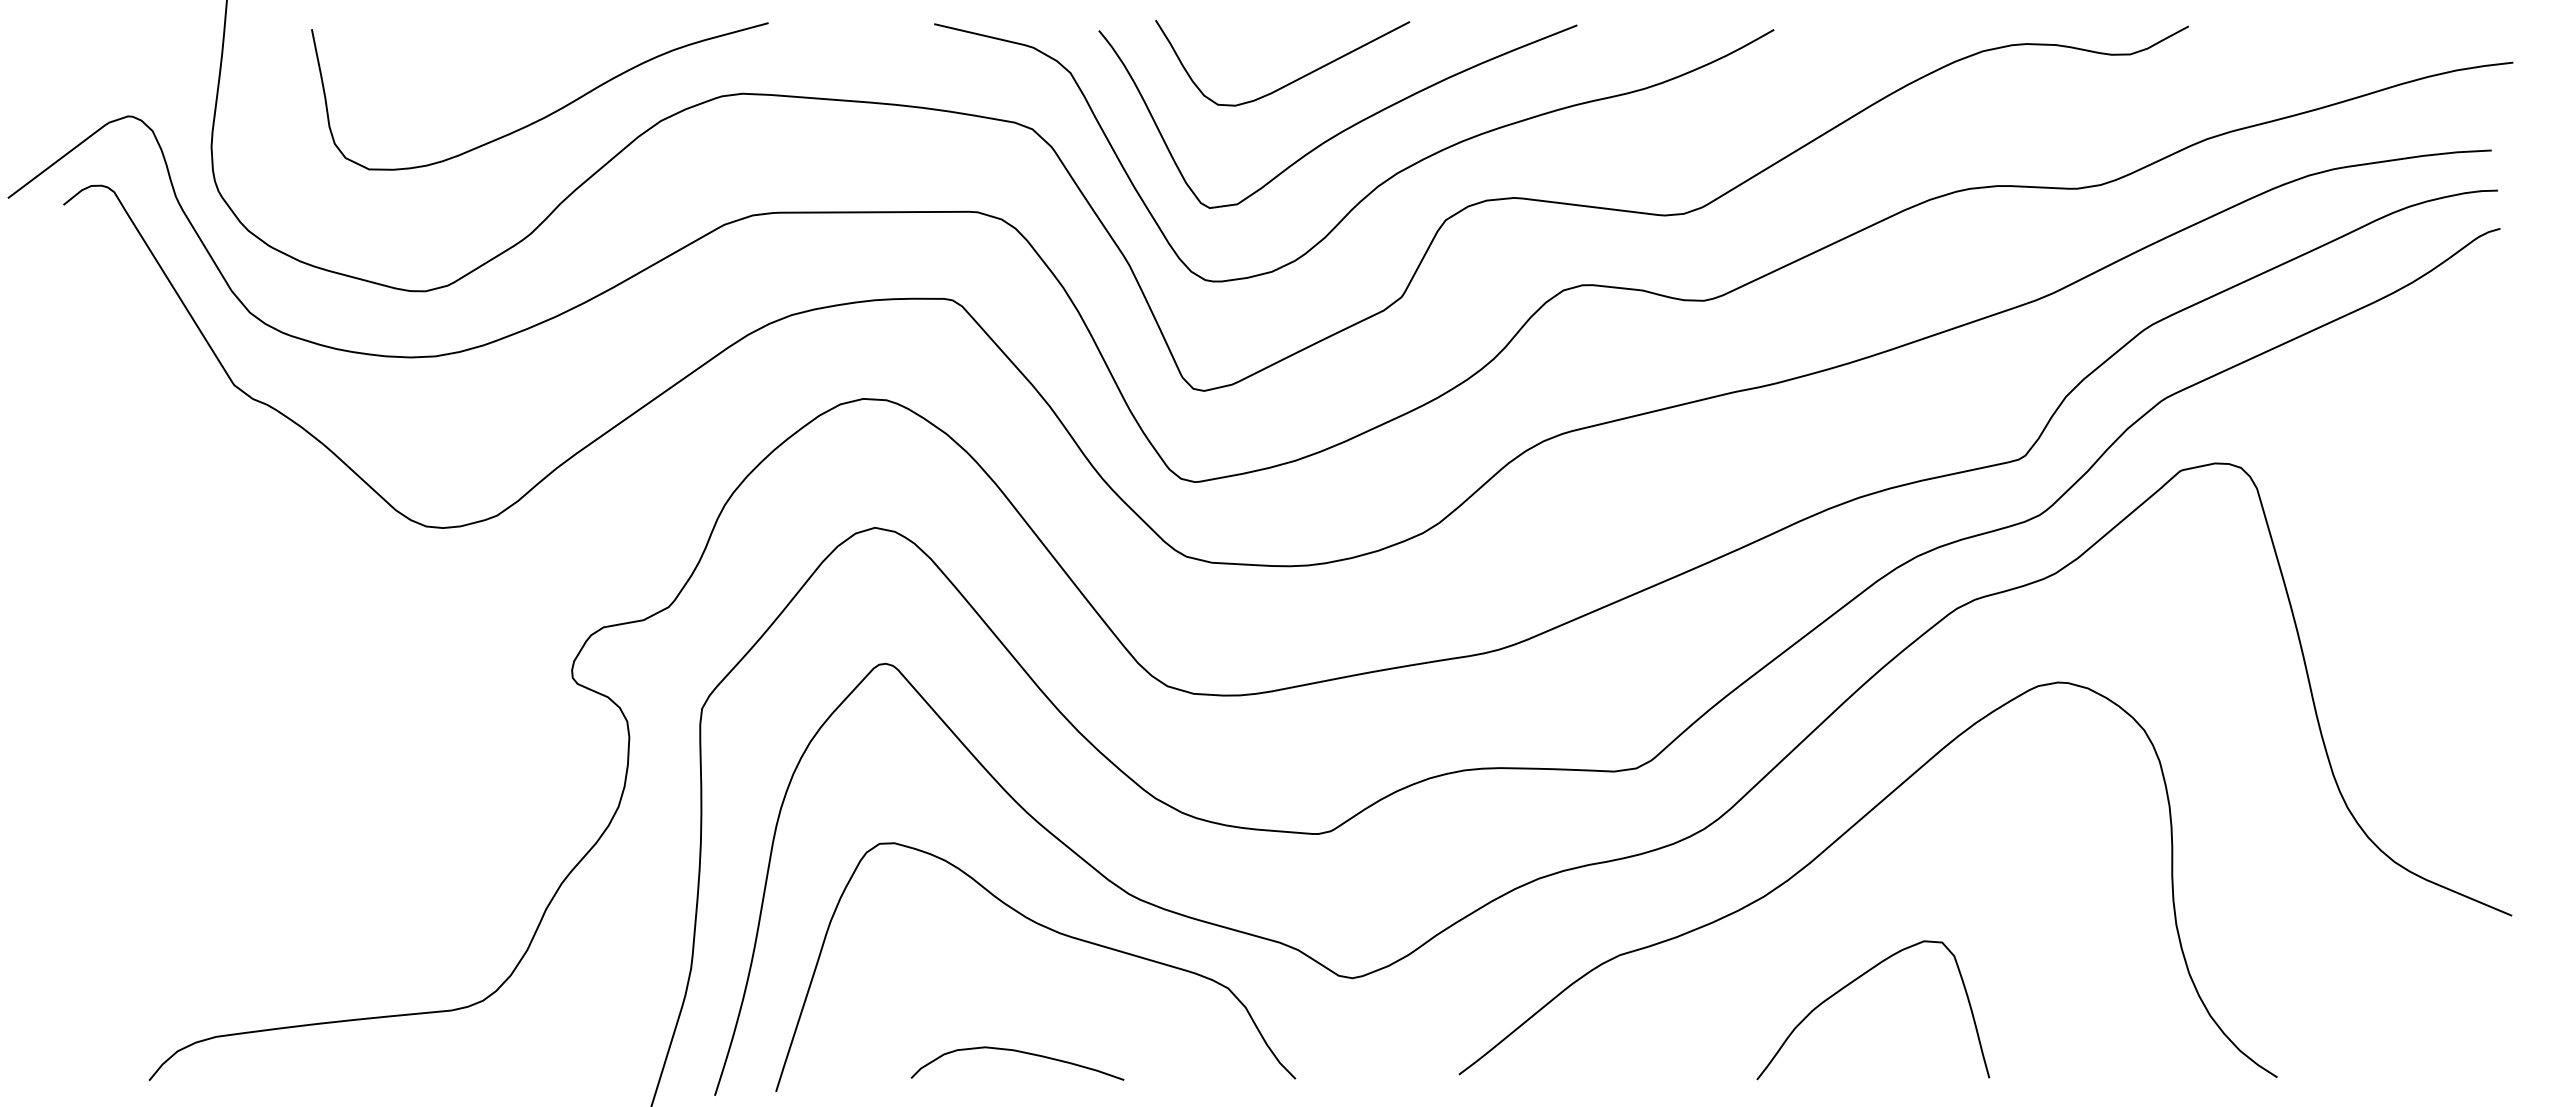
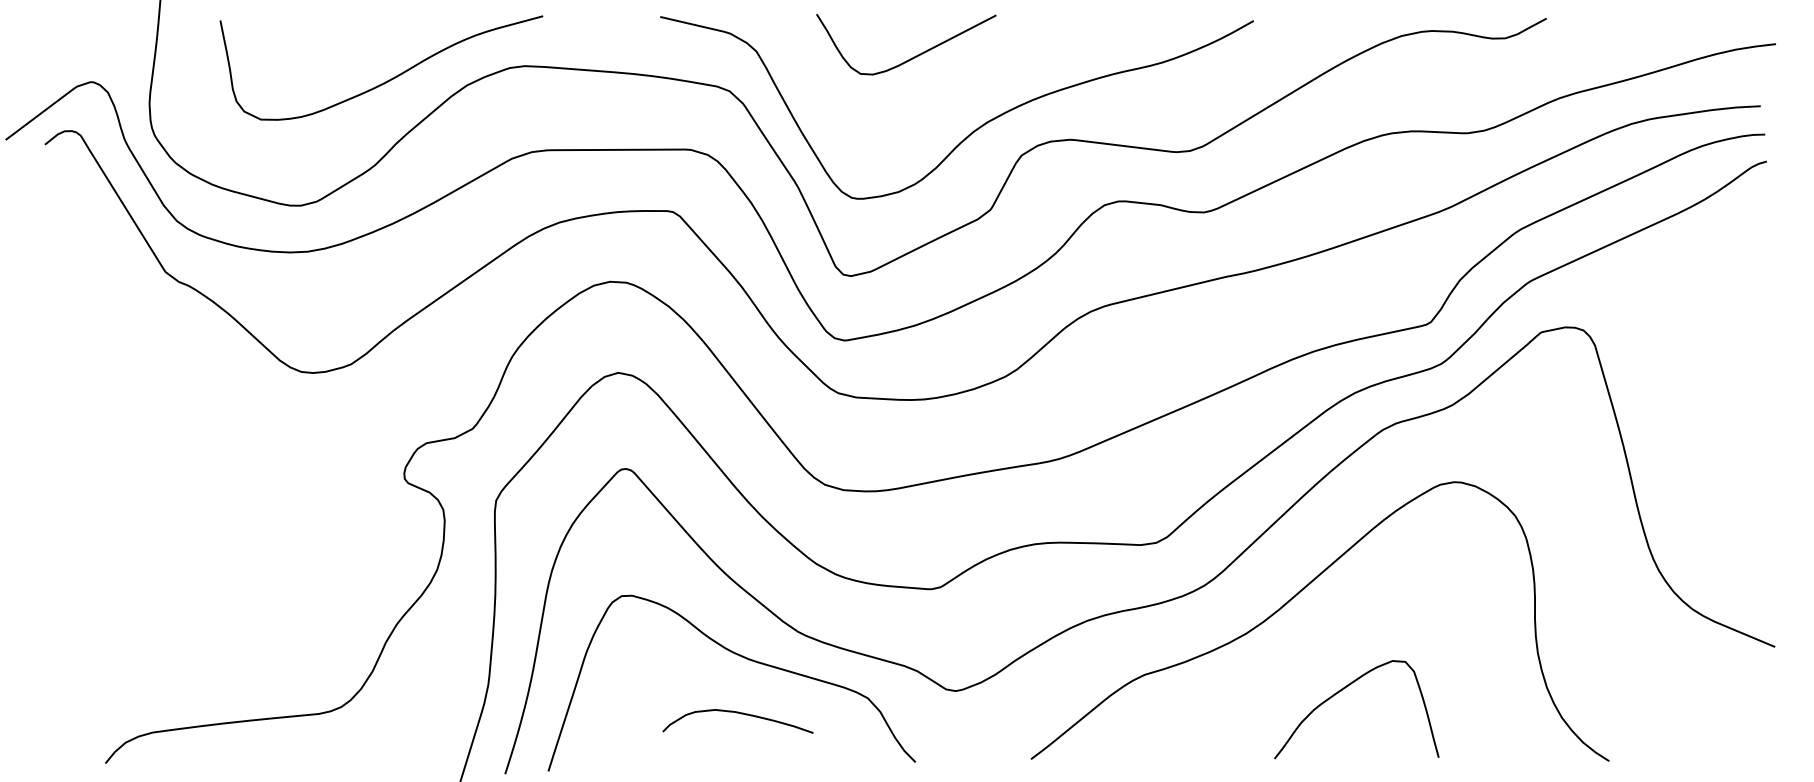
curve: (1345, 128) -> (950, 90), removed
curve: (1855, 981) -> (1344, 689), moved
curve: (1016, 1052) -> (737, 713), moved

